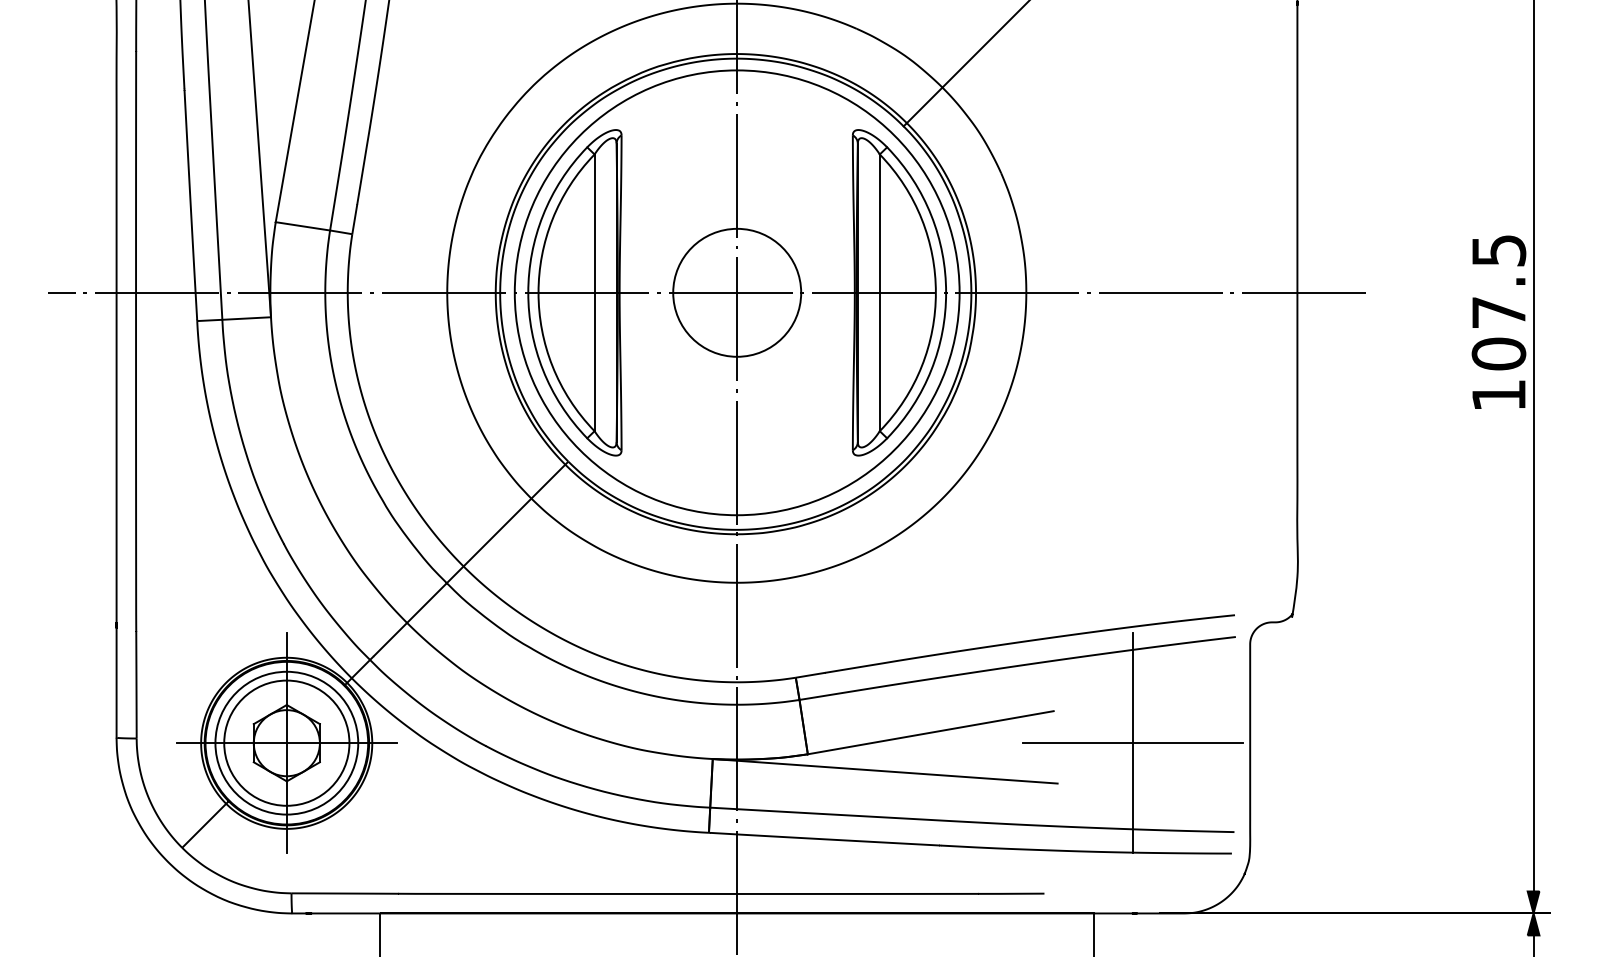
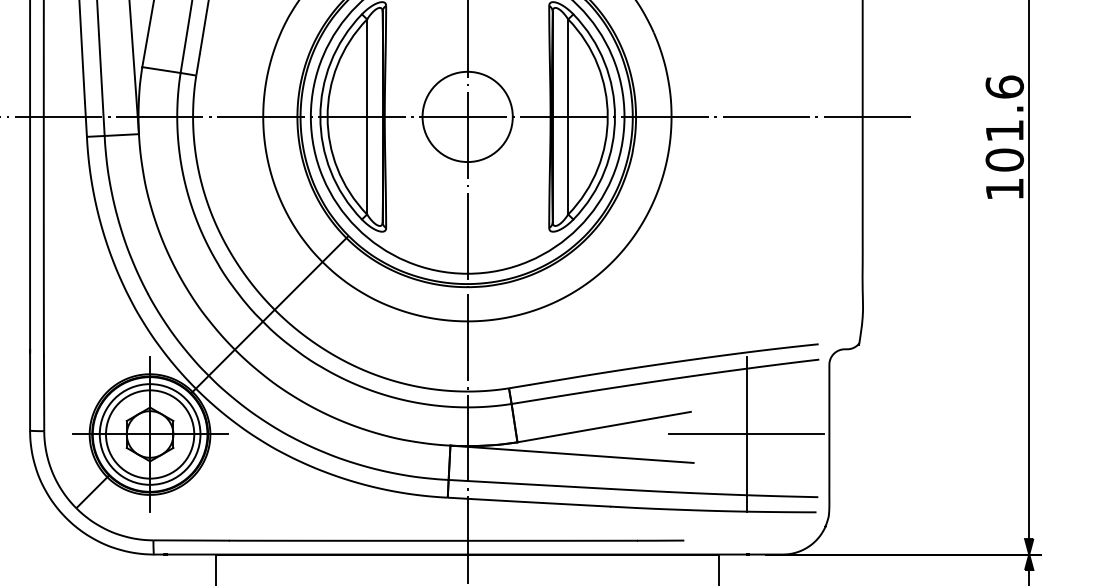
text: (1498, 280) -> (1004, 108), 107.5 -> 101.6

